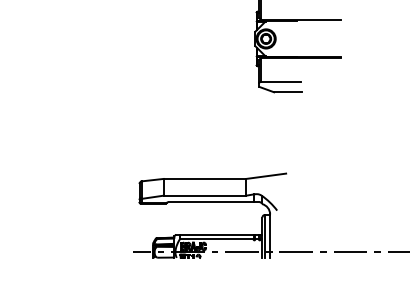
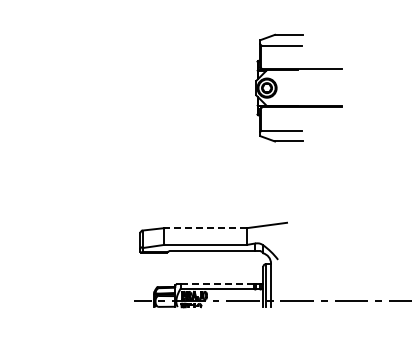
line: (204, 179) -> (205, 228), solid -> dashed
line: (216, 235) -> (217, 284), solid -> dashed

